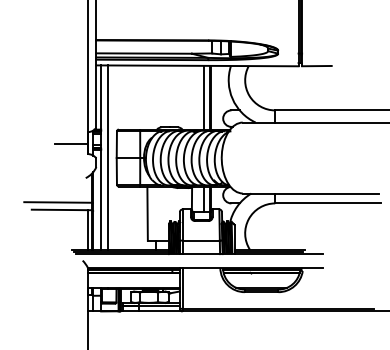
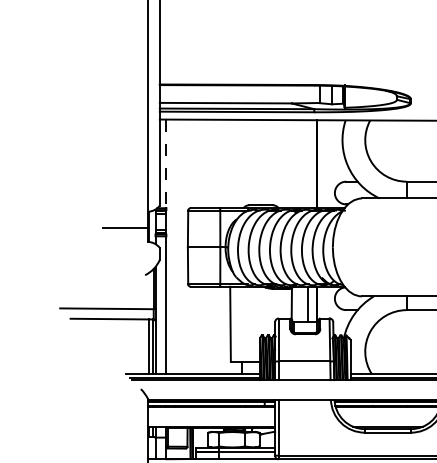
line: (203, 97) -> (307, 163), removed
line: (101, 98) -> (166, 165), solid -> dashed
line: (107, 157) -> (175, 246), removed

